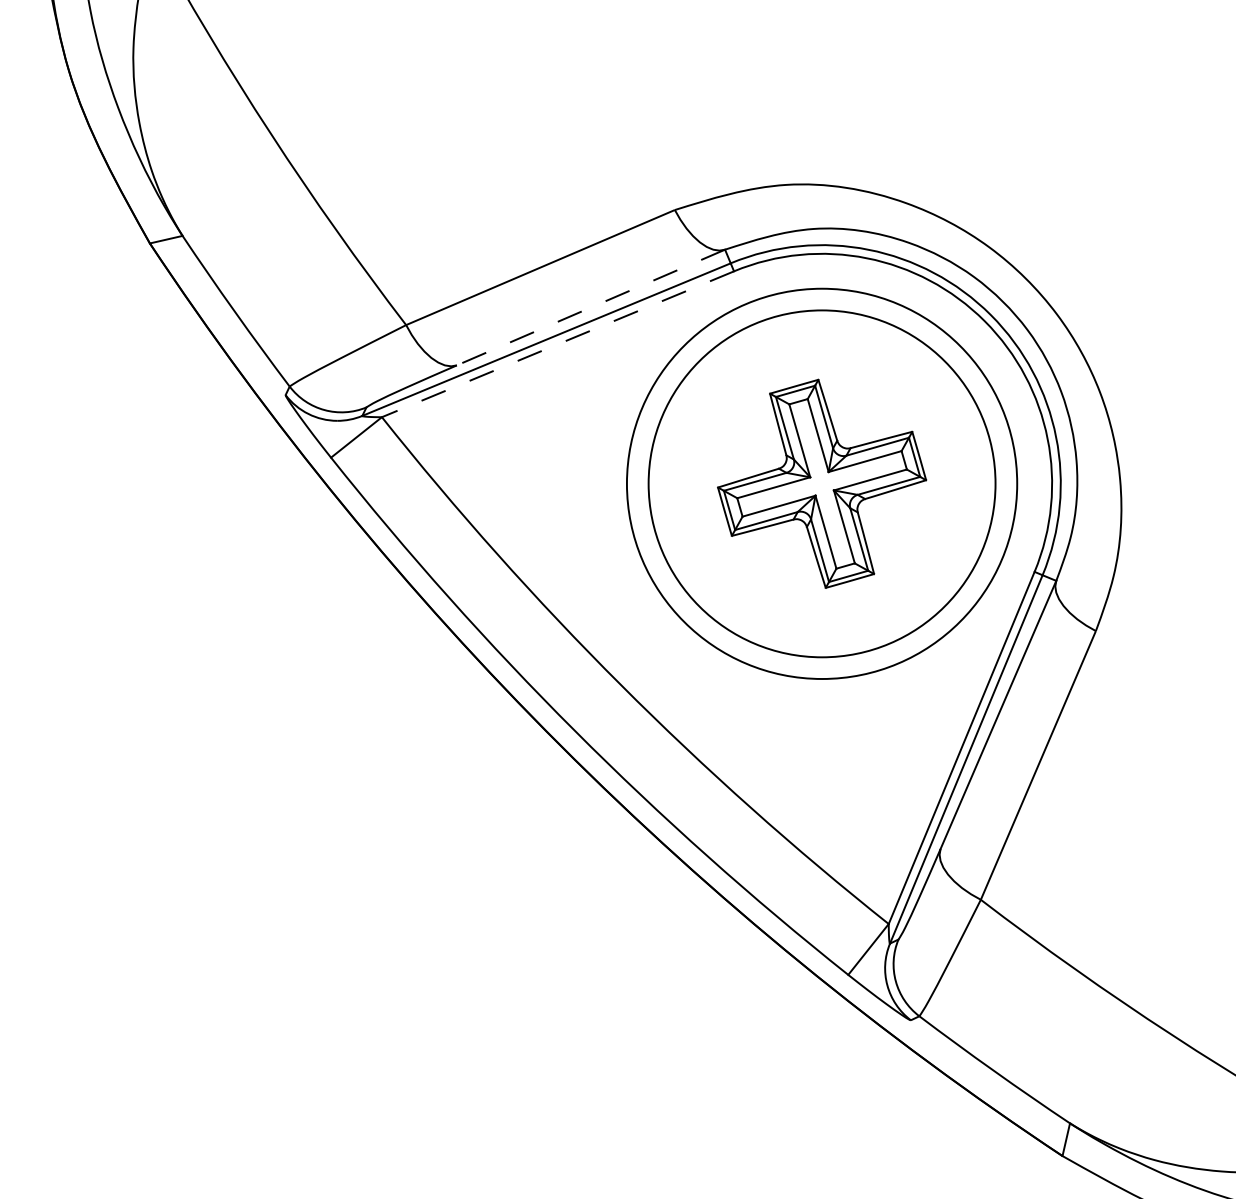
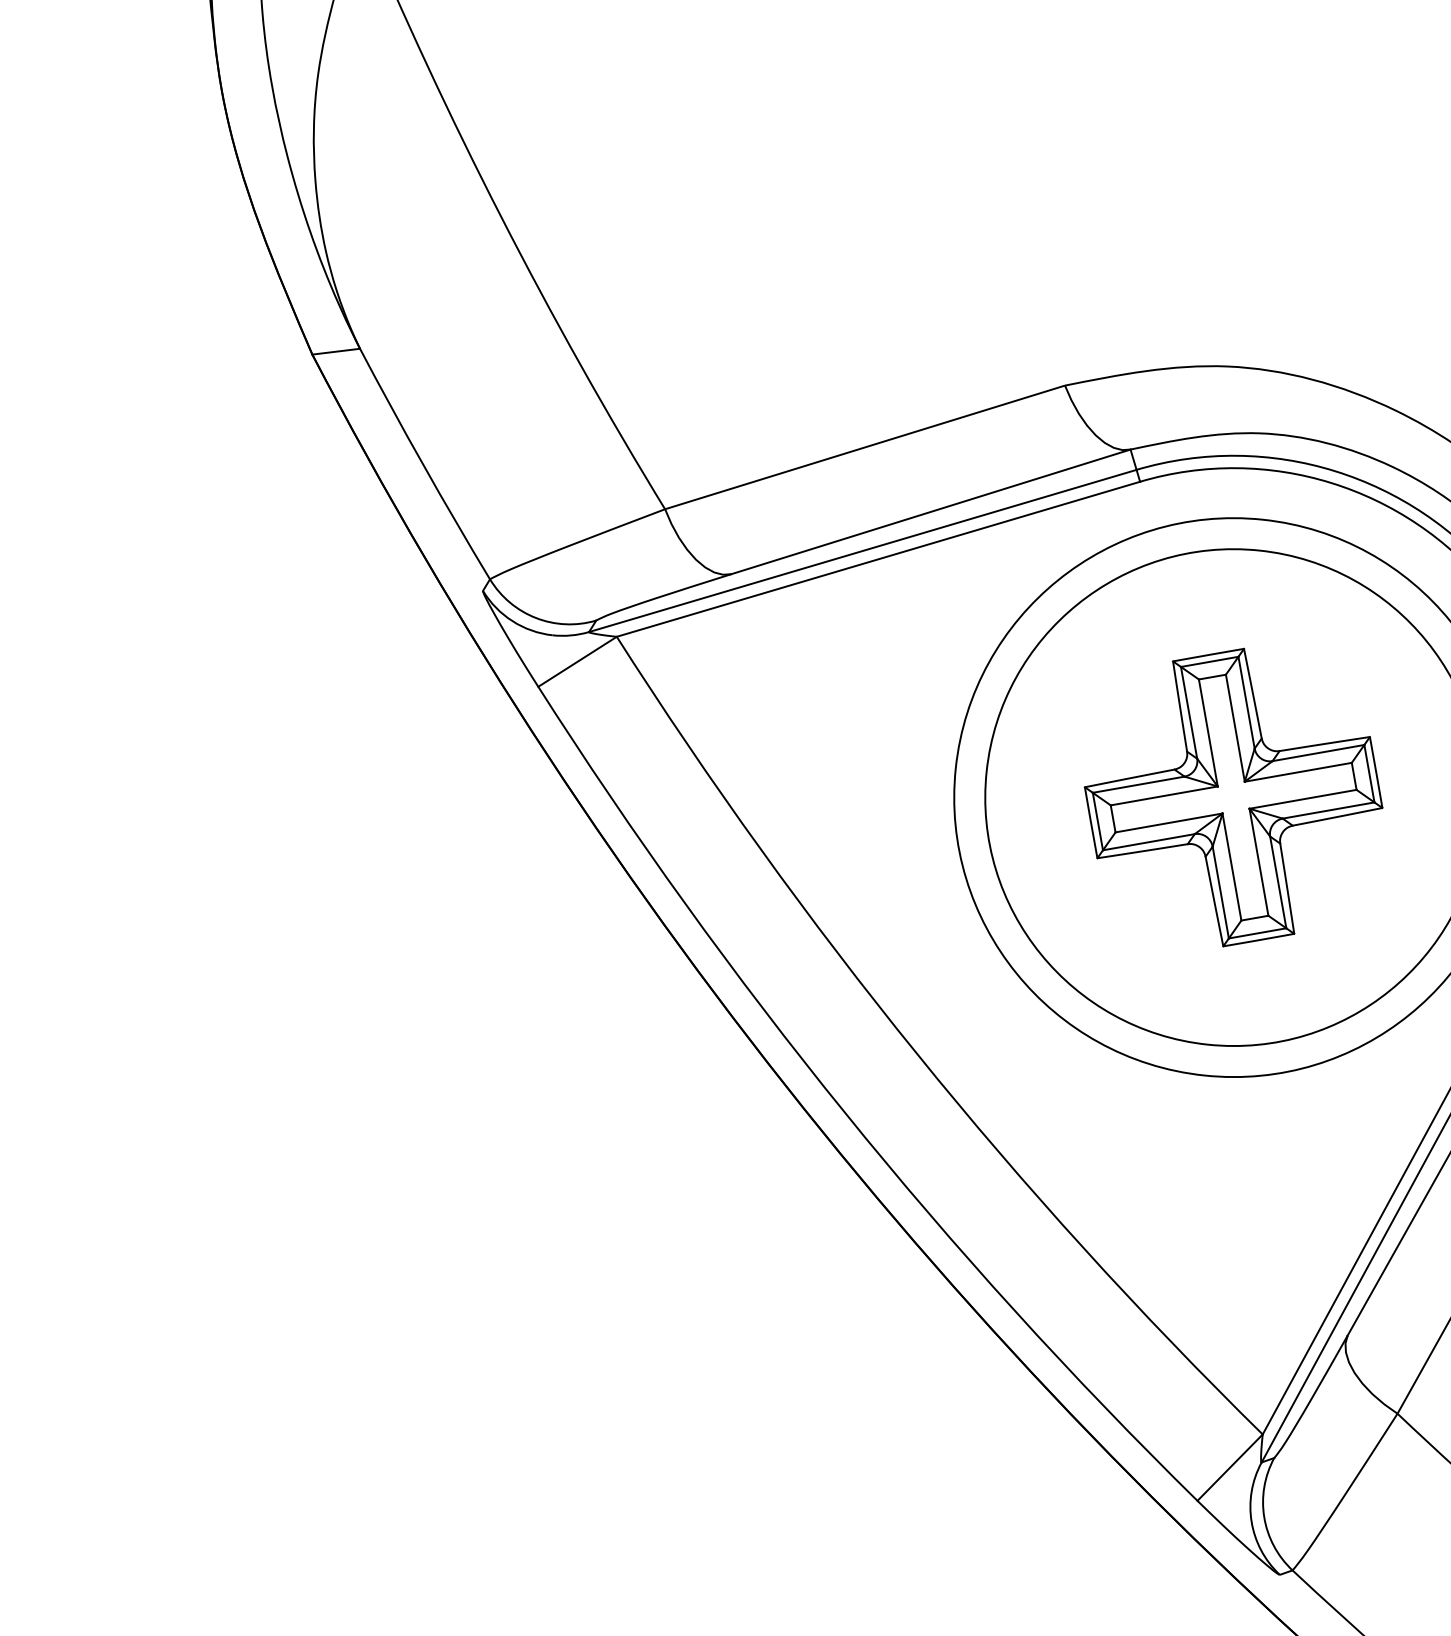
line: (590, 307) -> (930, 511), dashed -> solid
line: (557, 344) -> (877, 559), dashed -> solid

